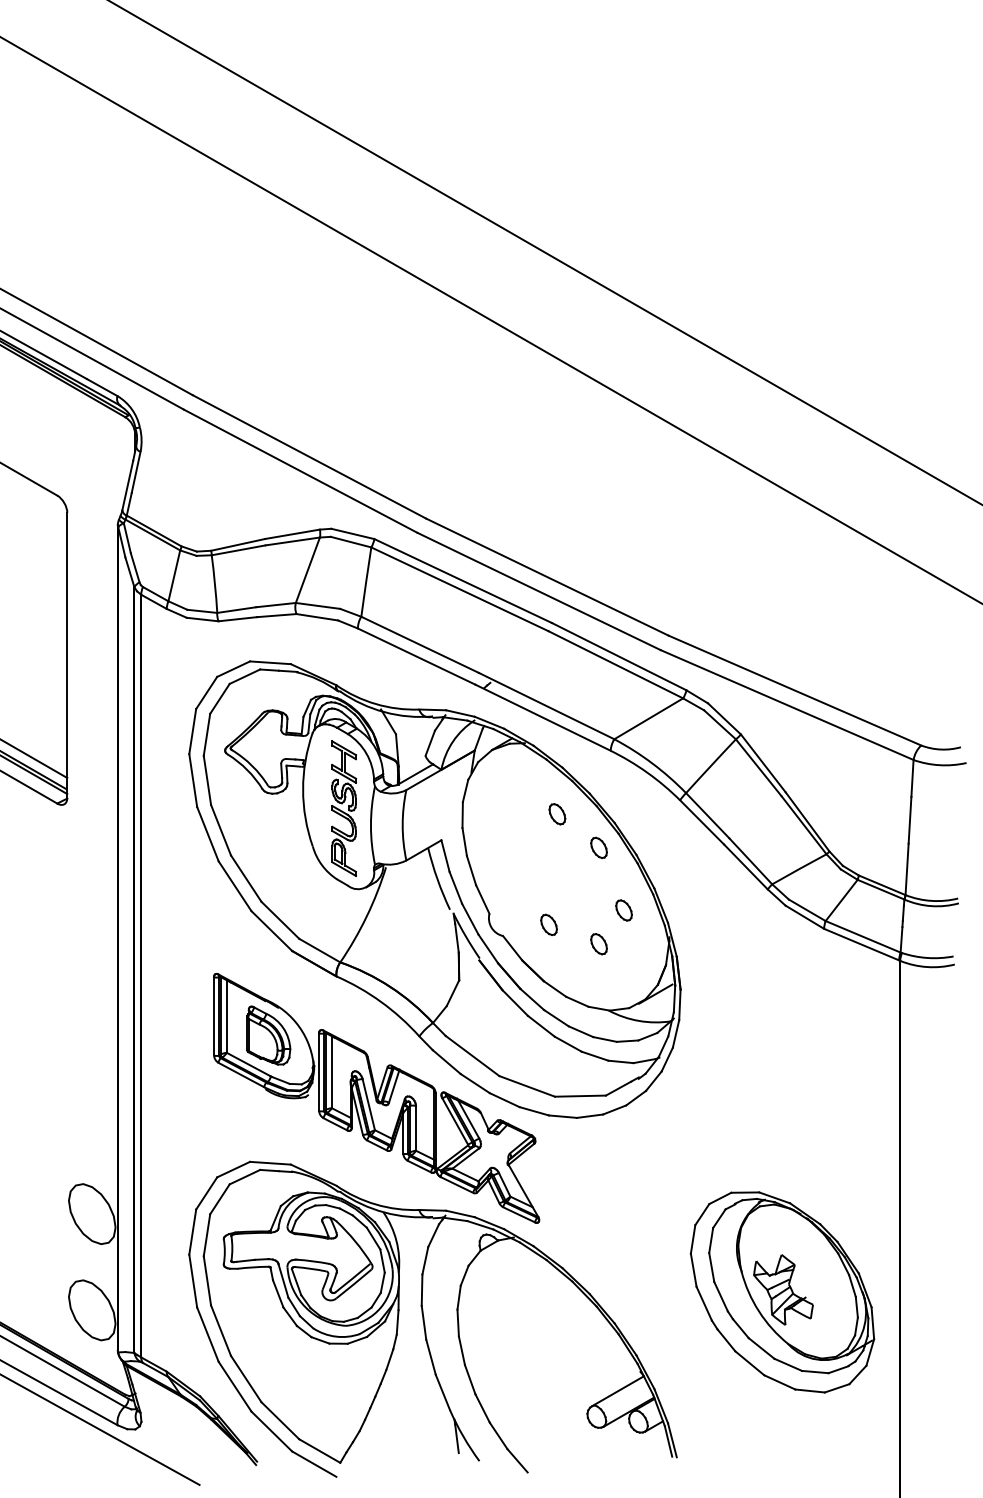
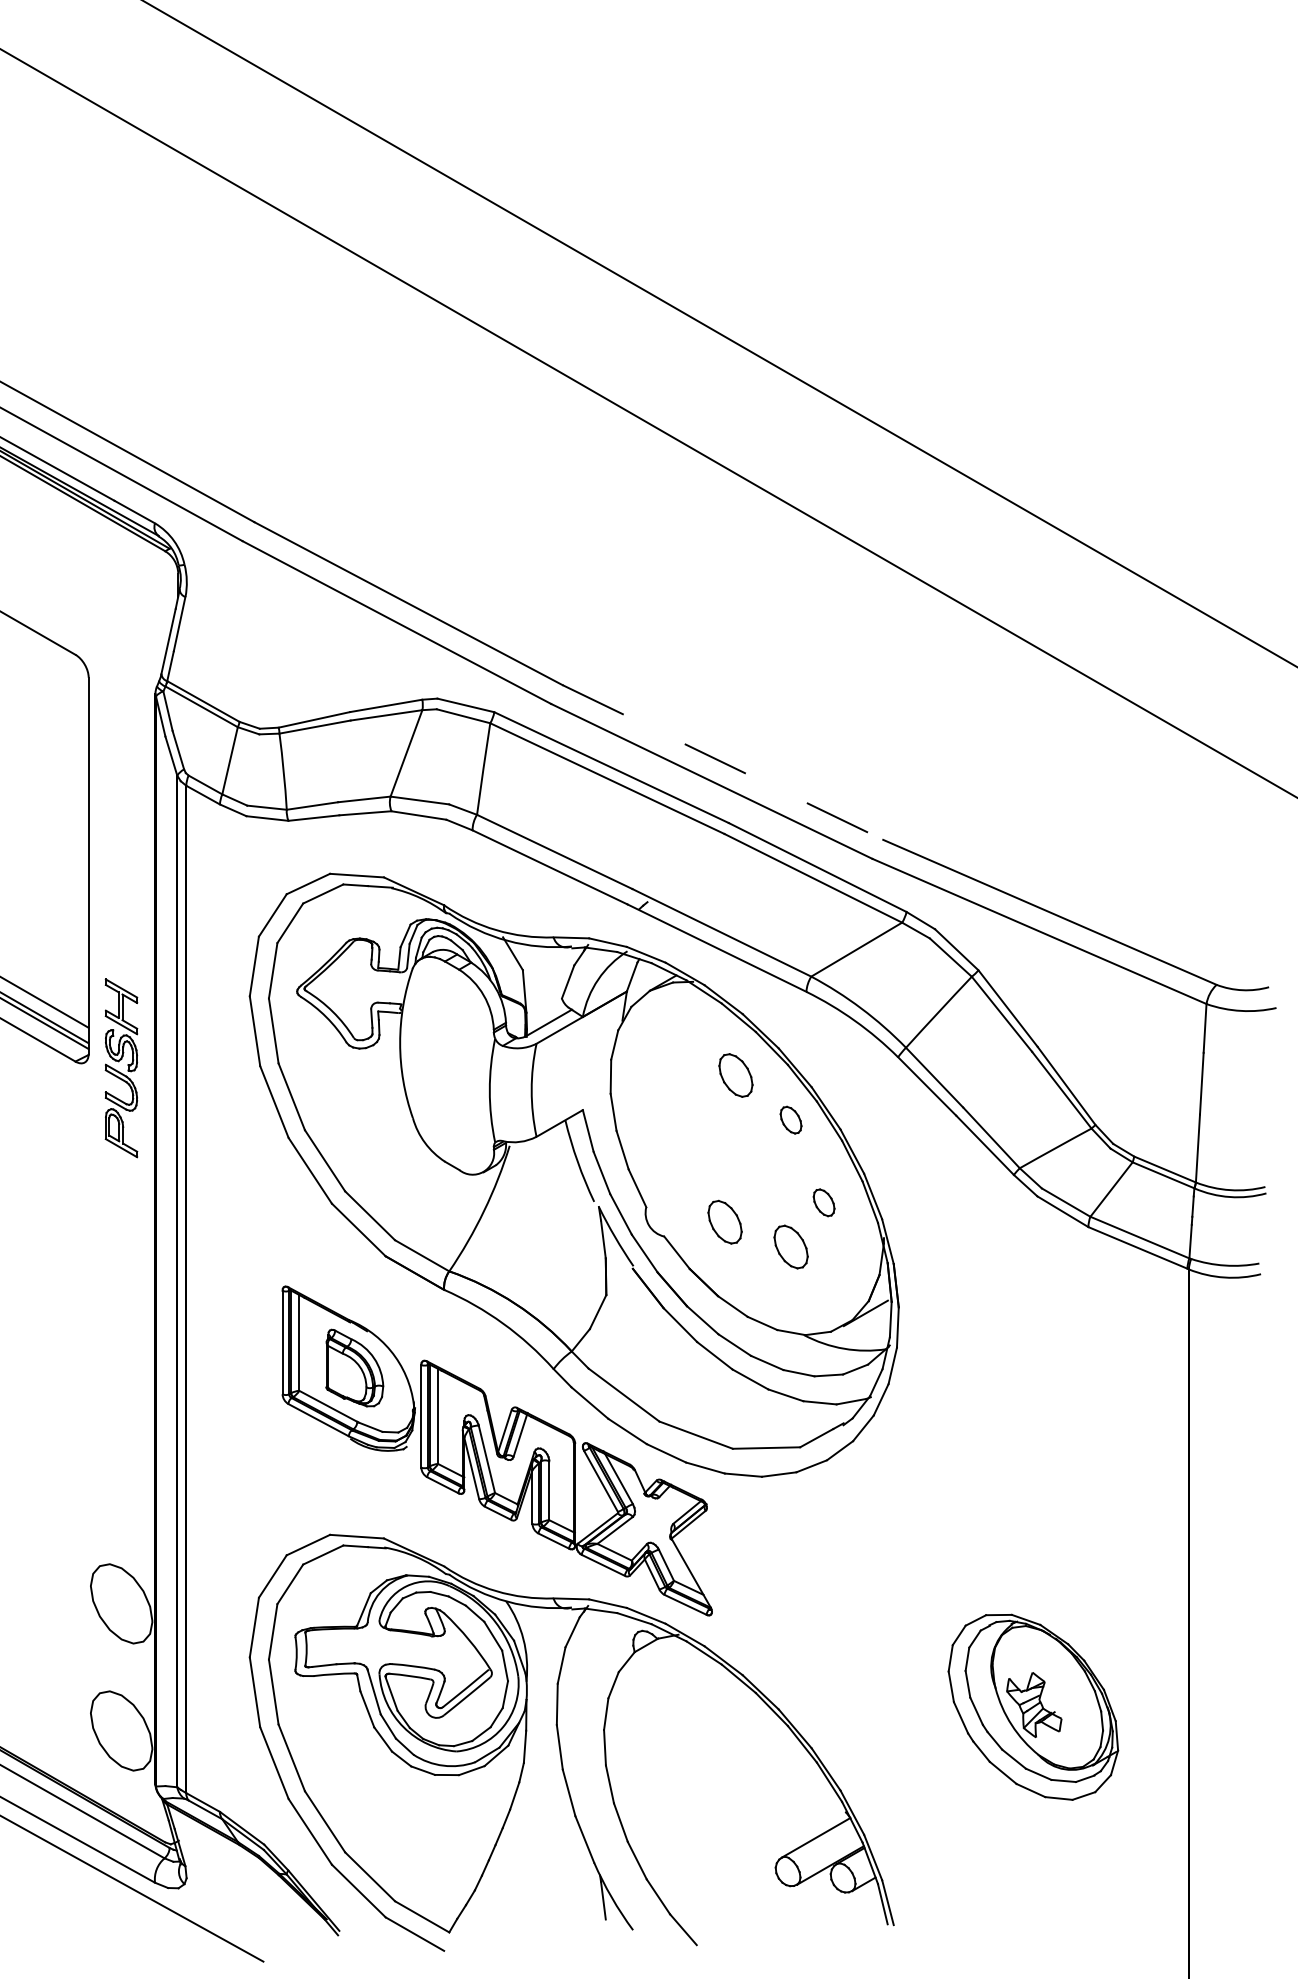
line: (547, 577) -> (722, 762), solid -> dashed
part: (343, 808) -> (120, 1068), moved
part: (557, 814) -> (736, 1076), size x1.6
part: (548, 924) -> (724, 1221), size x1.6
part: (598, 944) -> (790, 1247), size x1.6
part: (782, 1292) -> (1033, 1707), size x0.7

